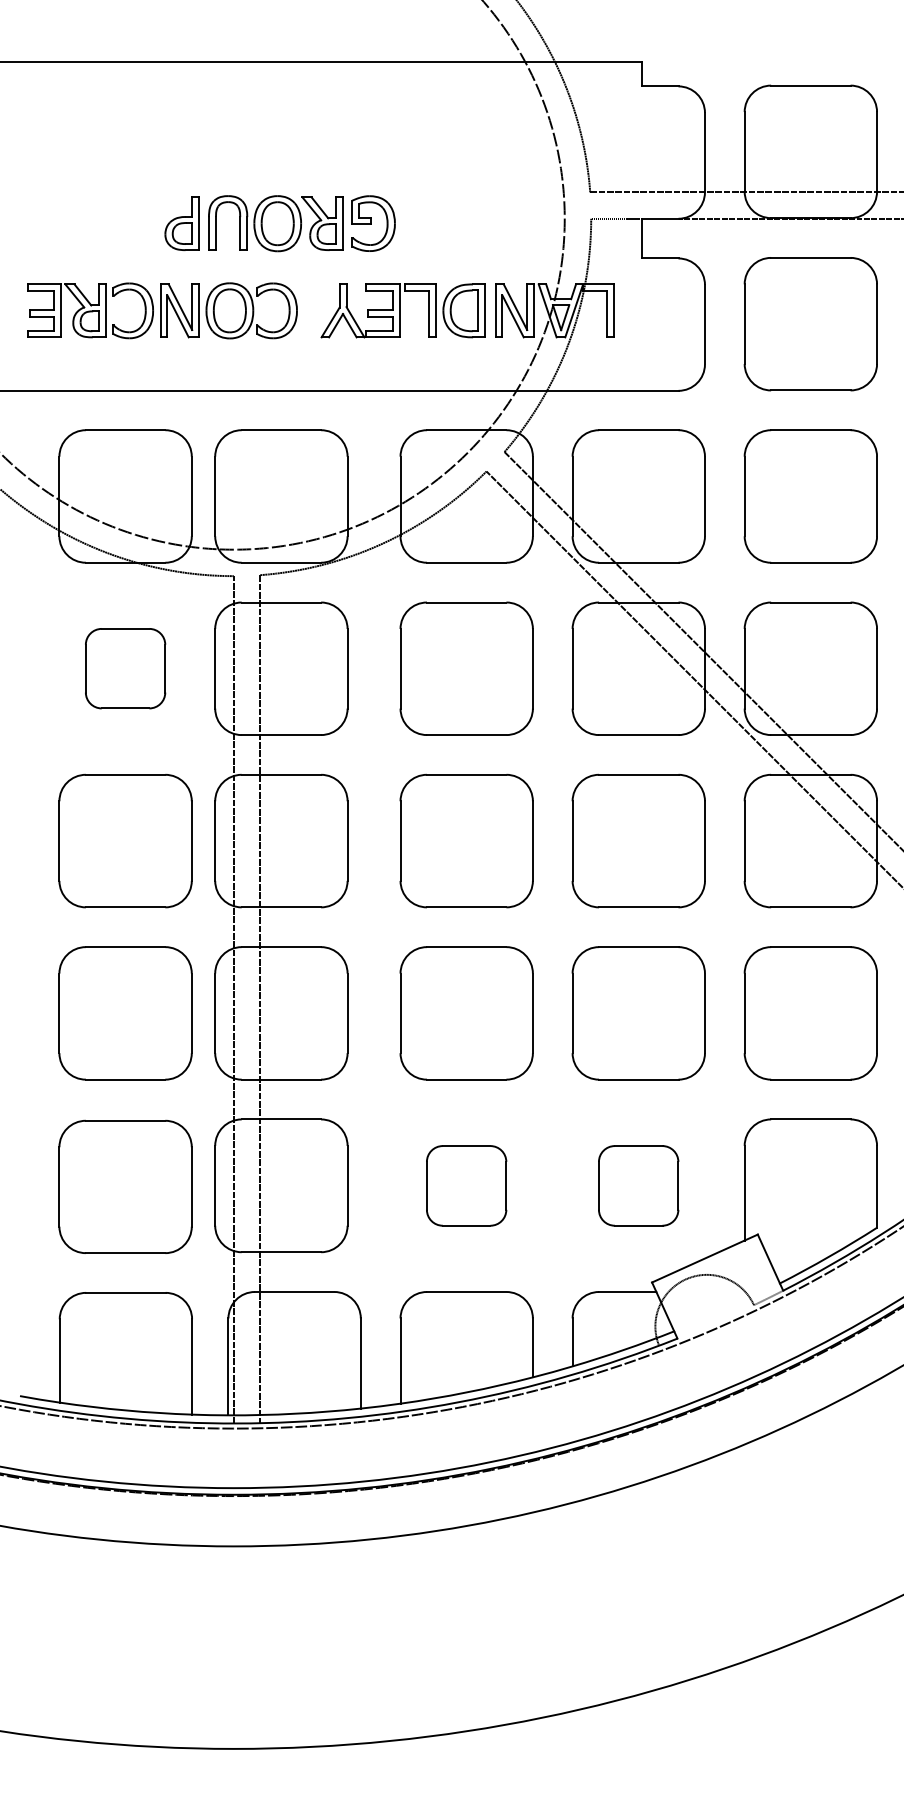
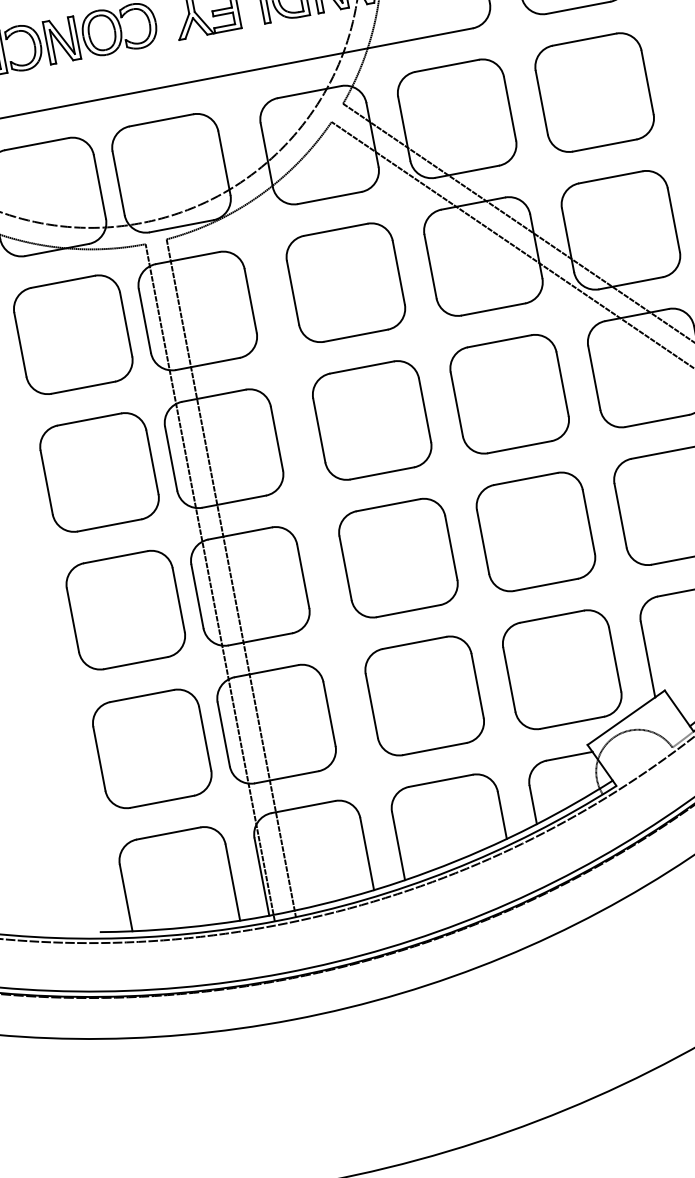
part: (125, 668) -> (73, 334), size x1.67
part: (466, 1185) -> (424, 695), size x1.67
part: (638, 1185) -> (561, 669), size x1.67

